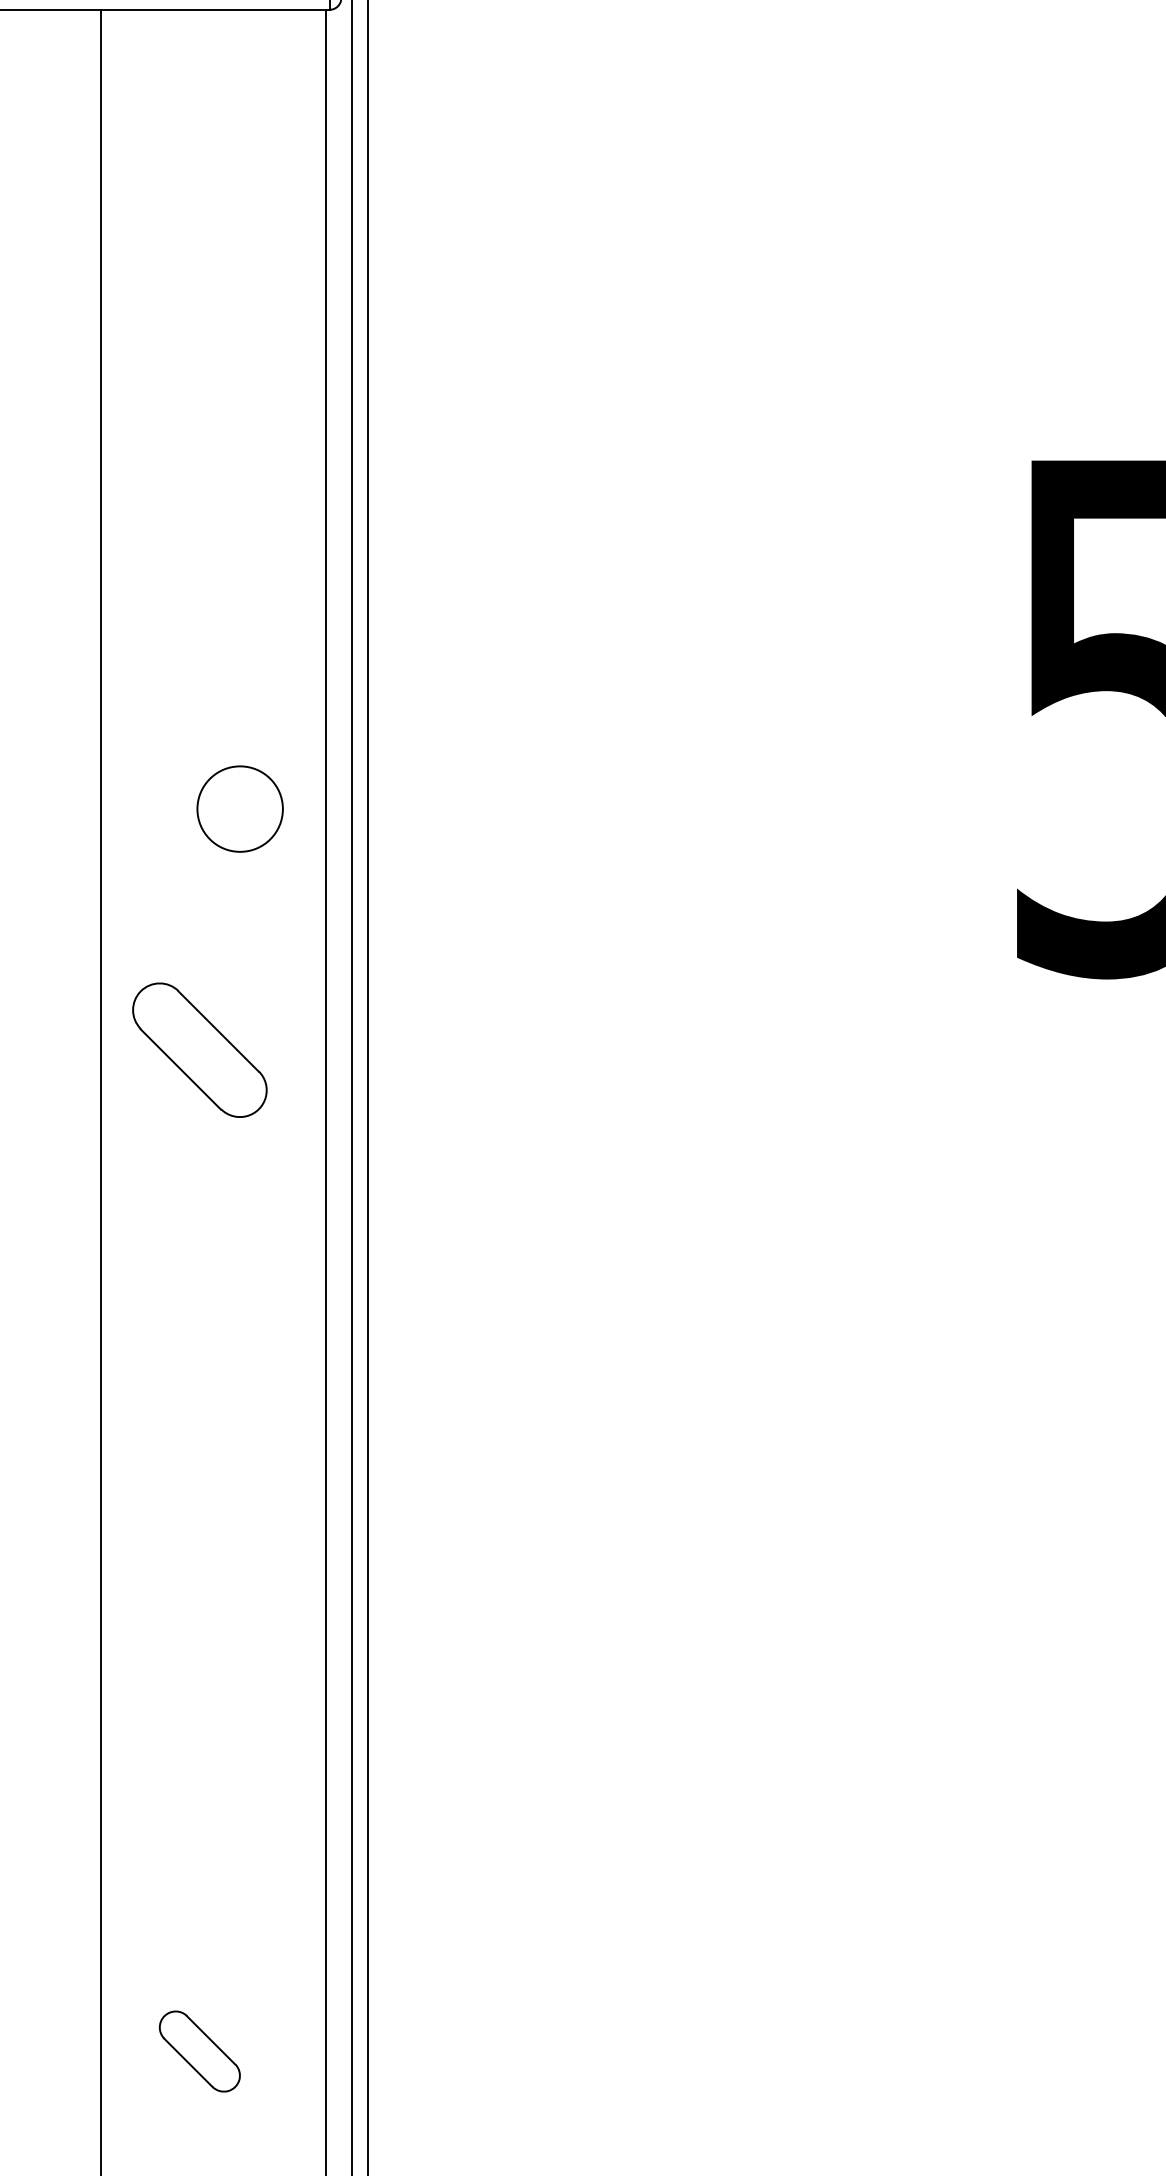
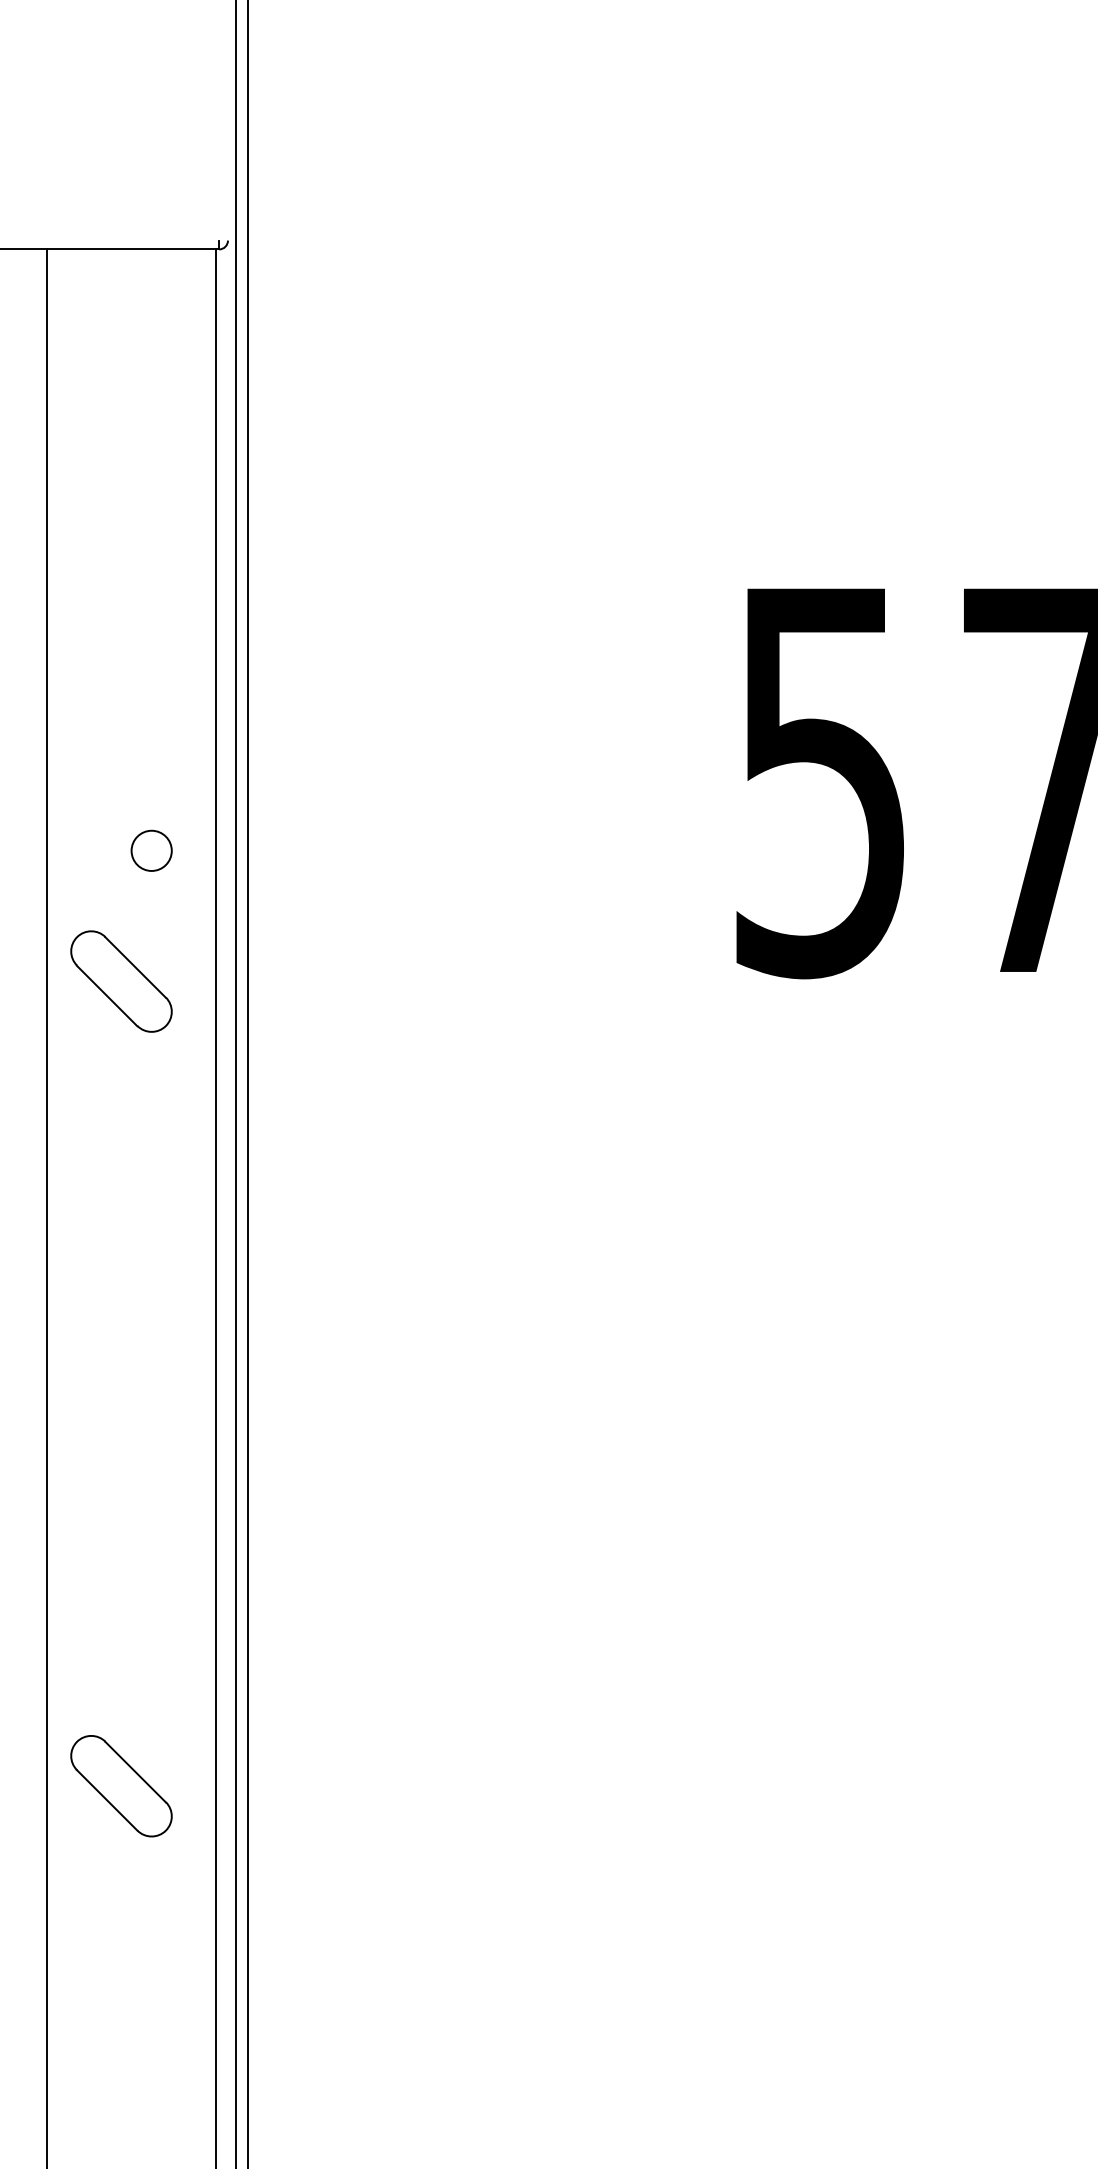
circle: (239, 808) -> (151, 850), size x0.62
part: (199, 1050) -> (121, 981), moved
part: (199, 2051) -> (121, 1786), size x1.67

